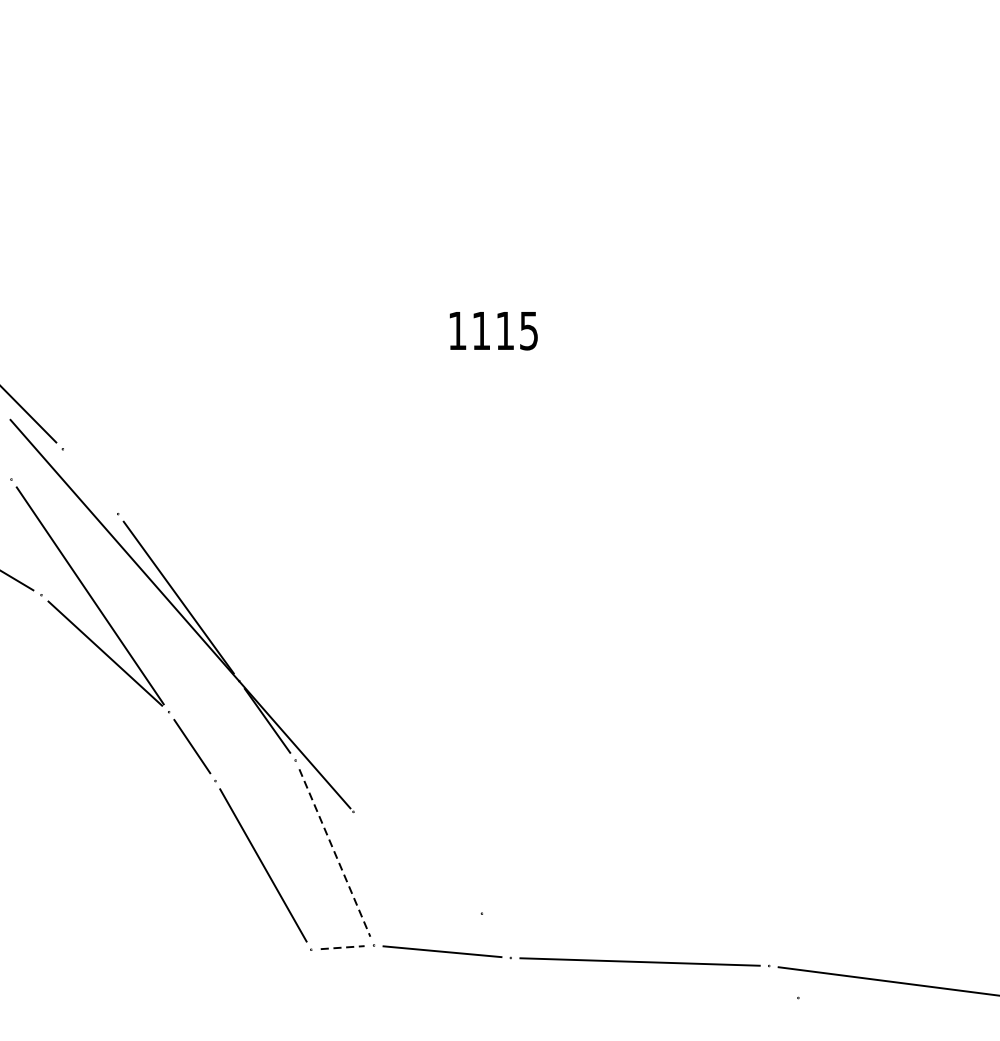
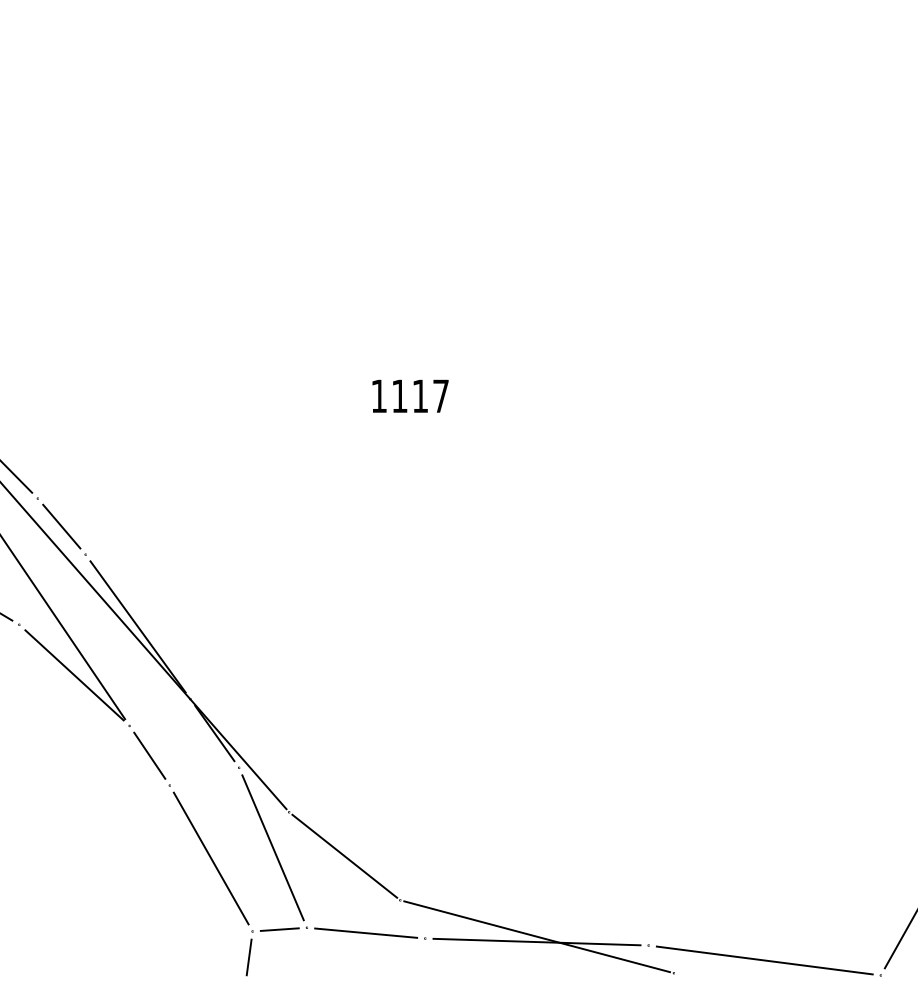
text: (528, 331) -> (440, 396), 1115 -> 1117
line: (90, 481) -> (61, 526), added
line: (335, 852) -> (273, 847), dashed -> solid
line: (417, 861) -> (344, 855), added
line: (343, 947) -> (280, 929), dashed -> solid
line: (639, 955) -> (536, 936), added
line: (306, 979) -> (248, 957), added

